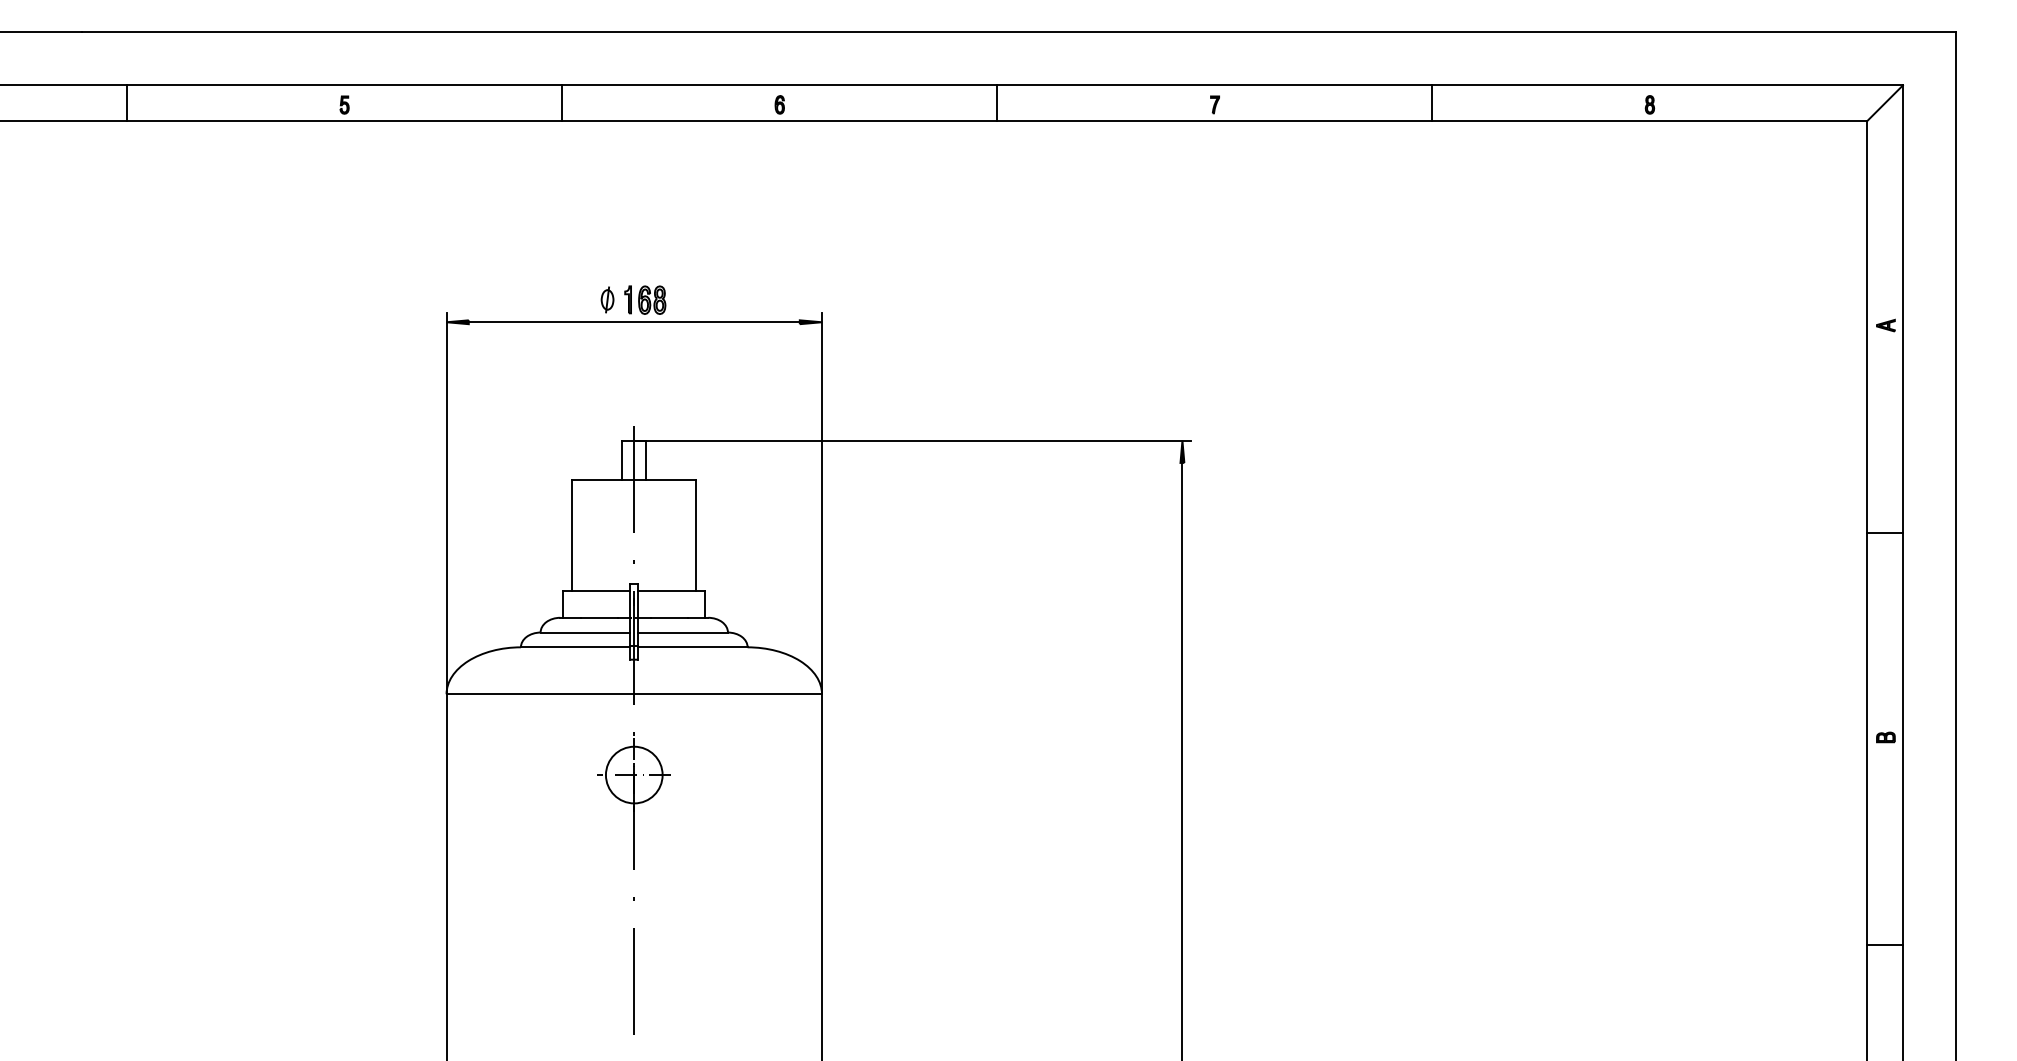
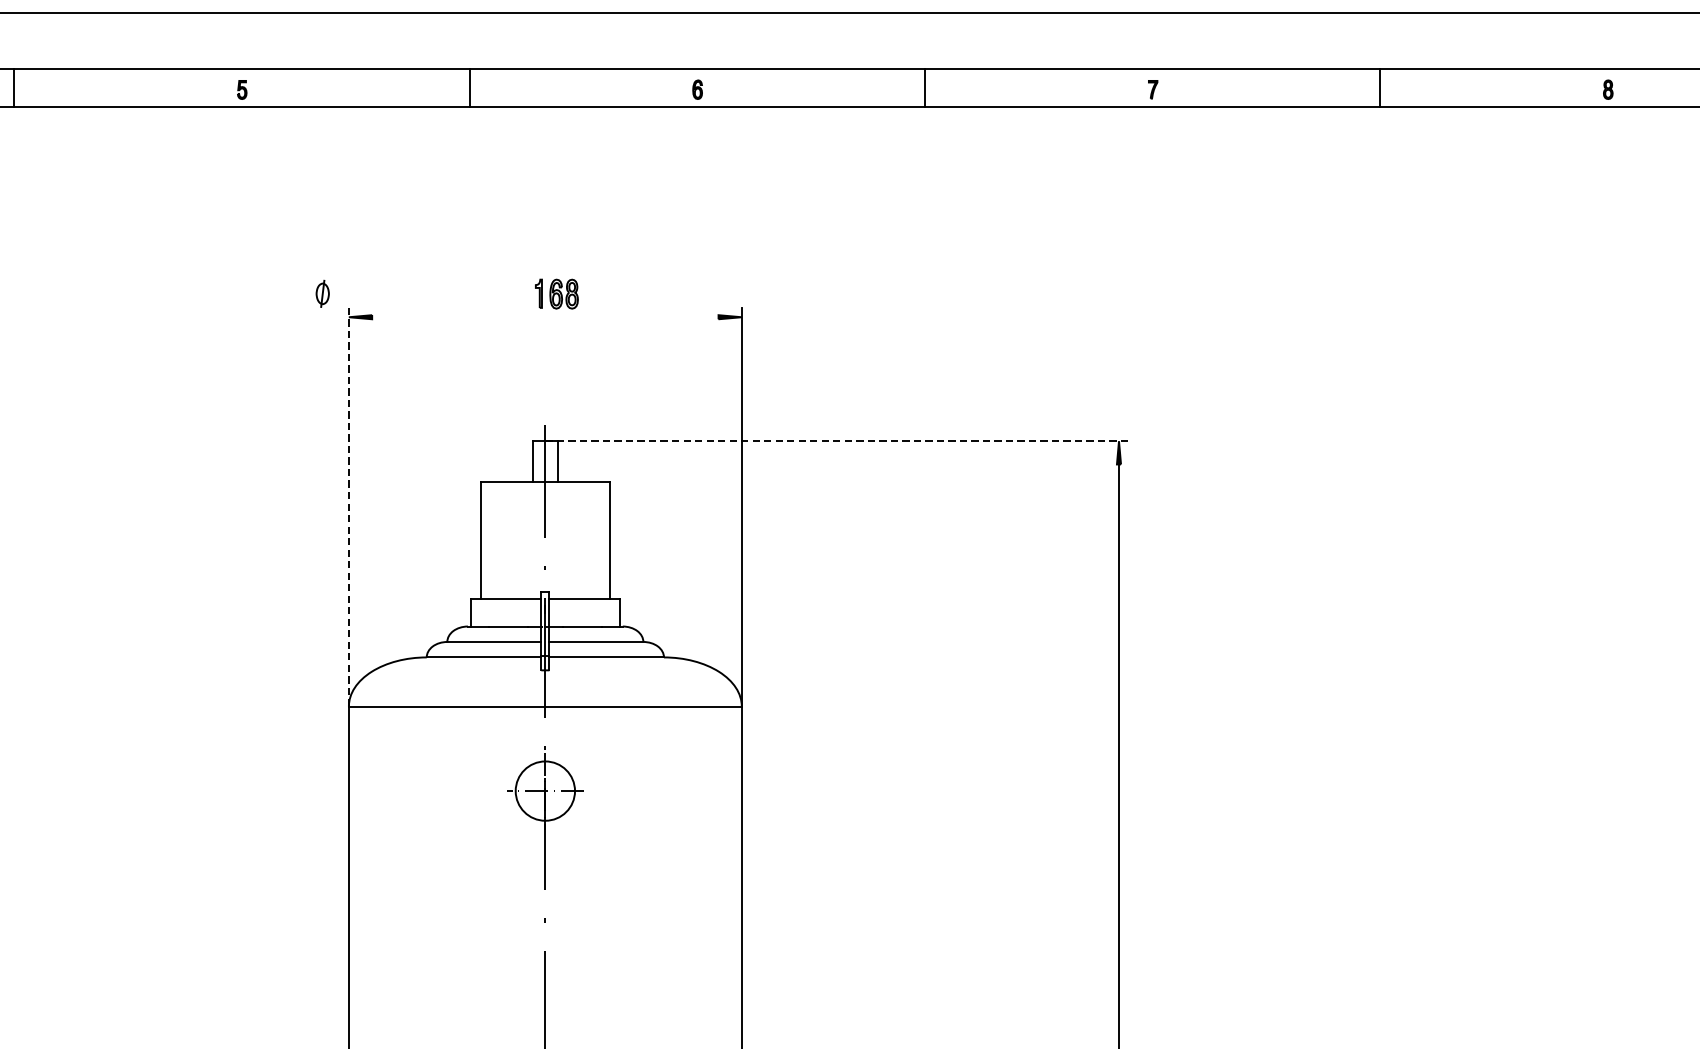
part: (607, 299) -> (322, 293), moved
line: (633, 322) -> (544, 317), removed
line: (912, 440) -> (836, 440), solid -> dashed
line: (446, 503) -> (348, 506), solid -> dashed

